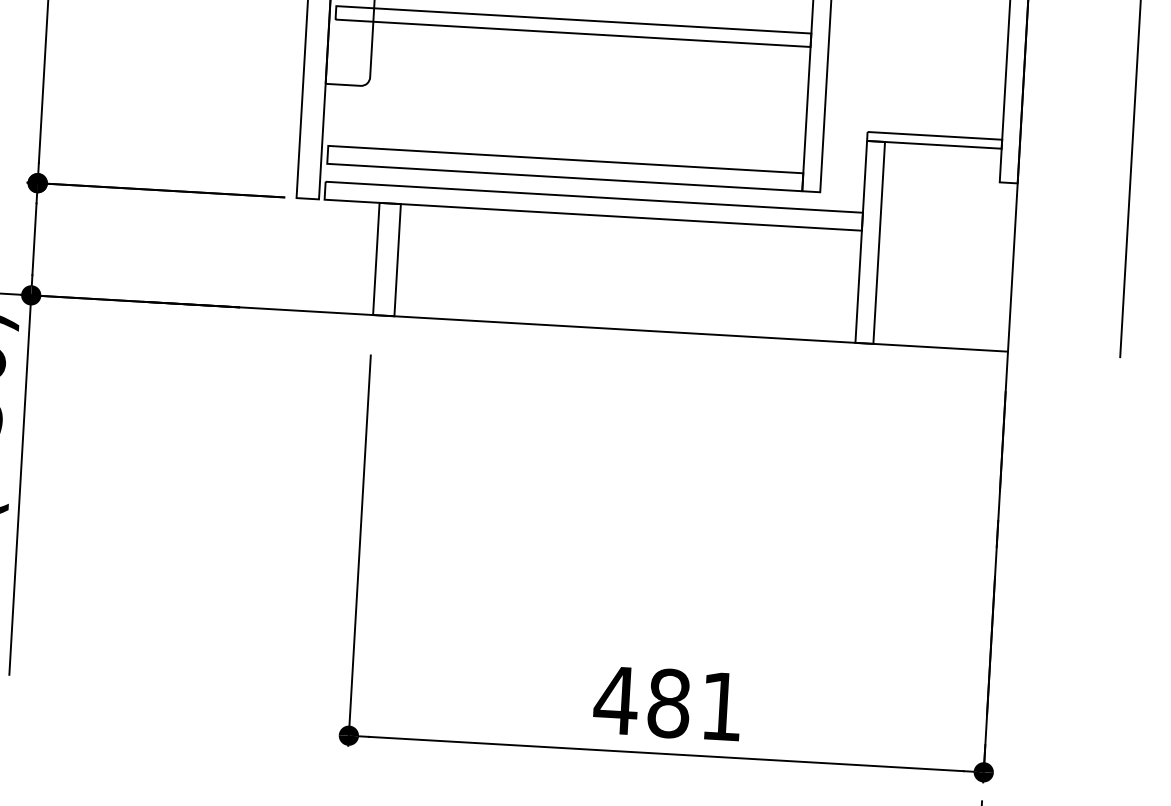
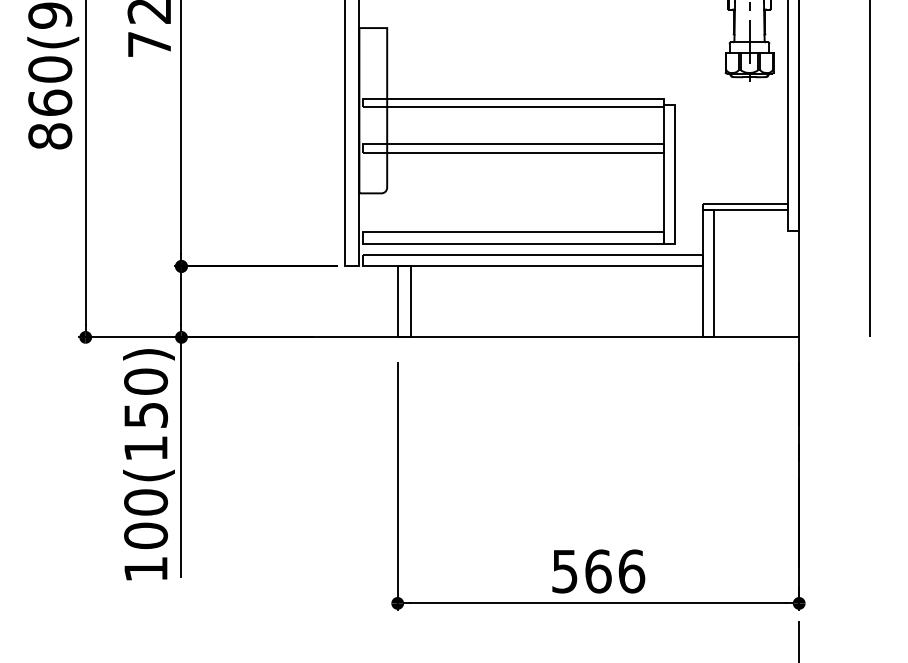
text: (669, 703) -> (598, 571), 481 -> 566

